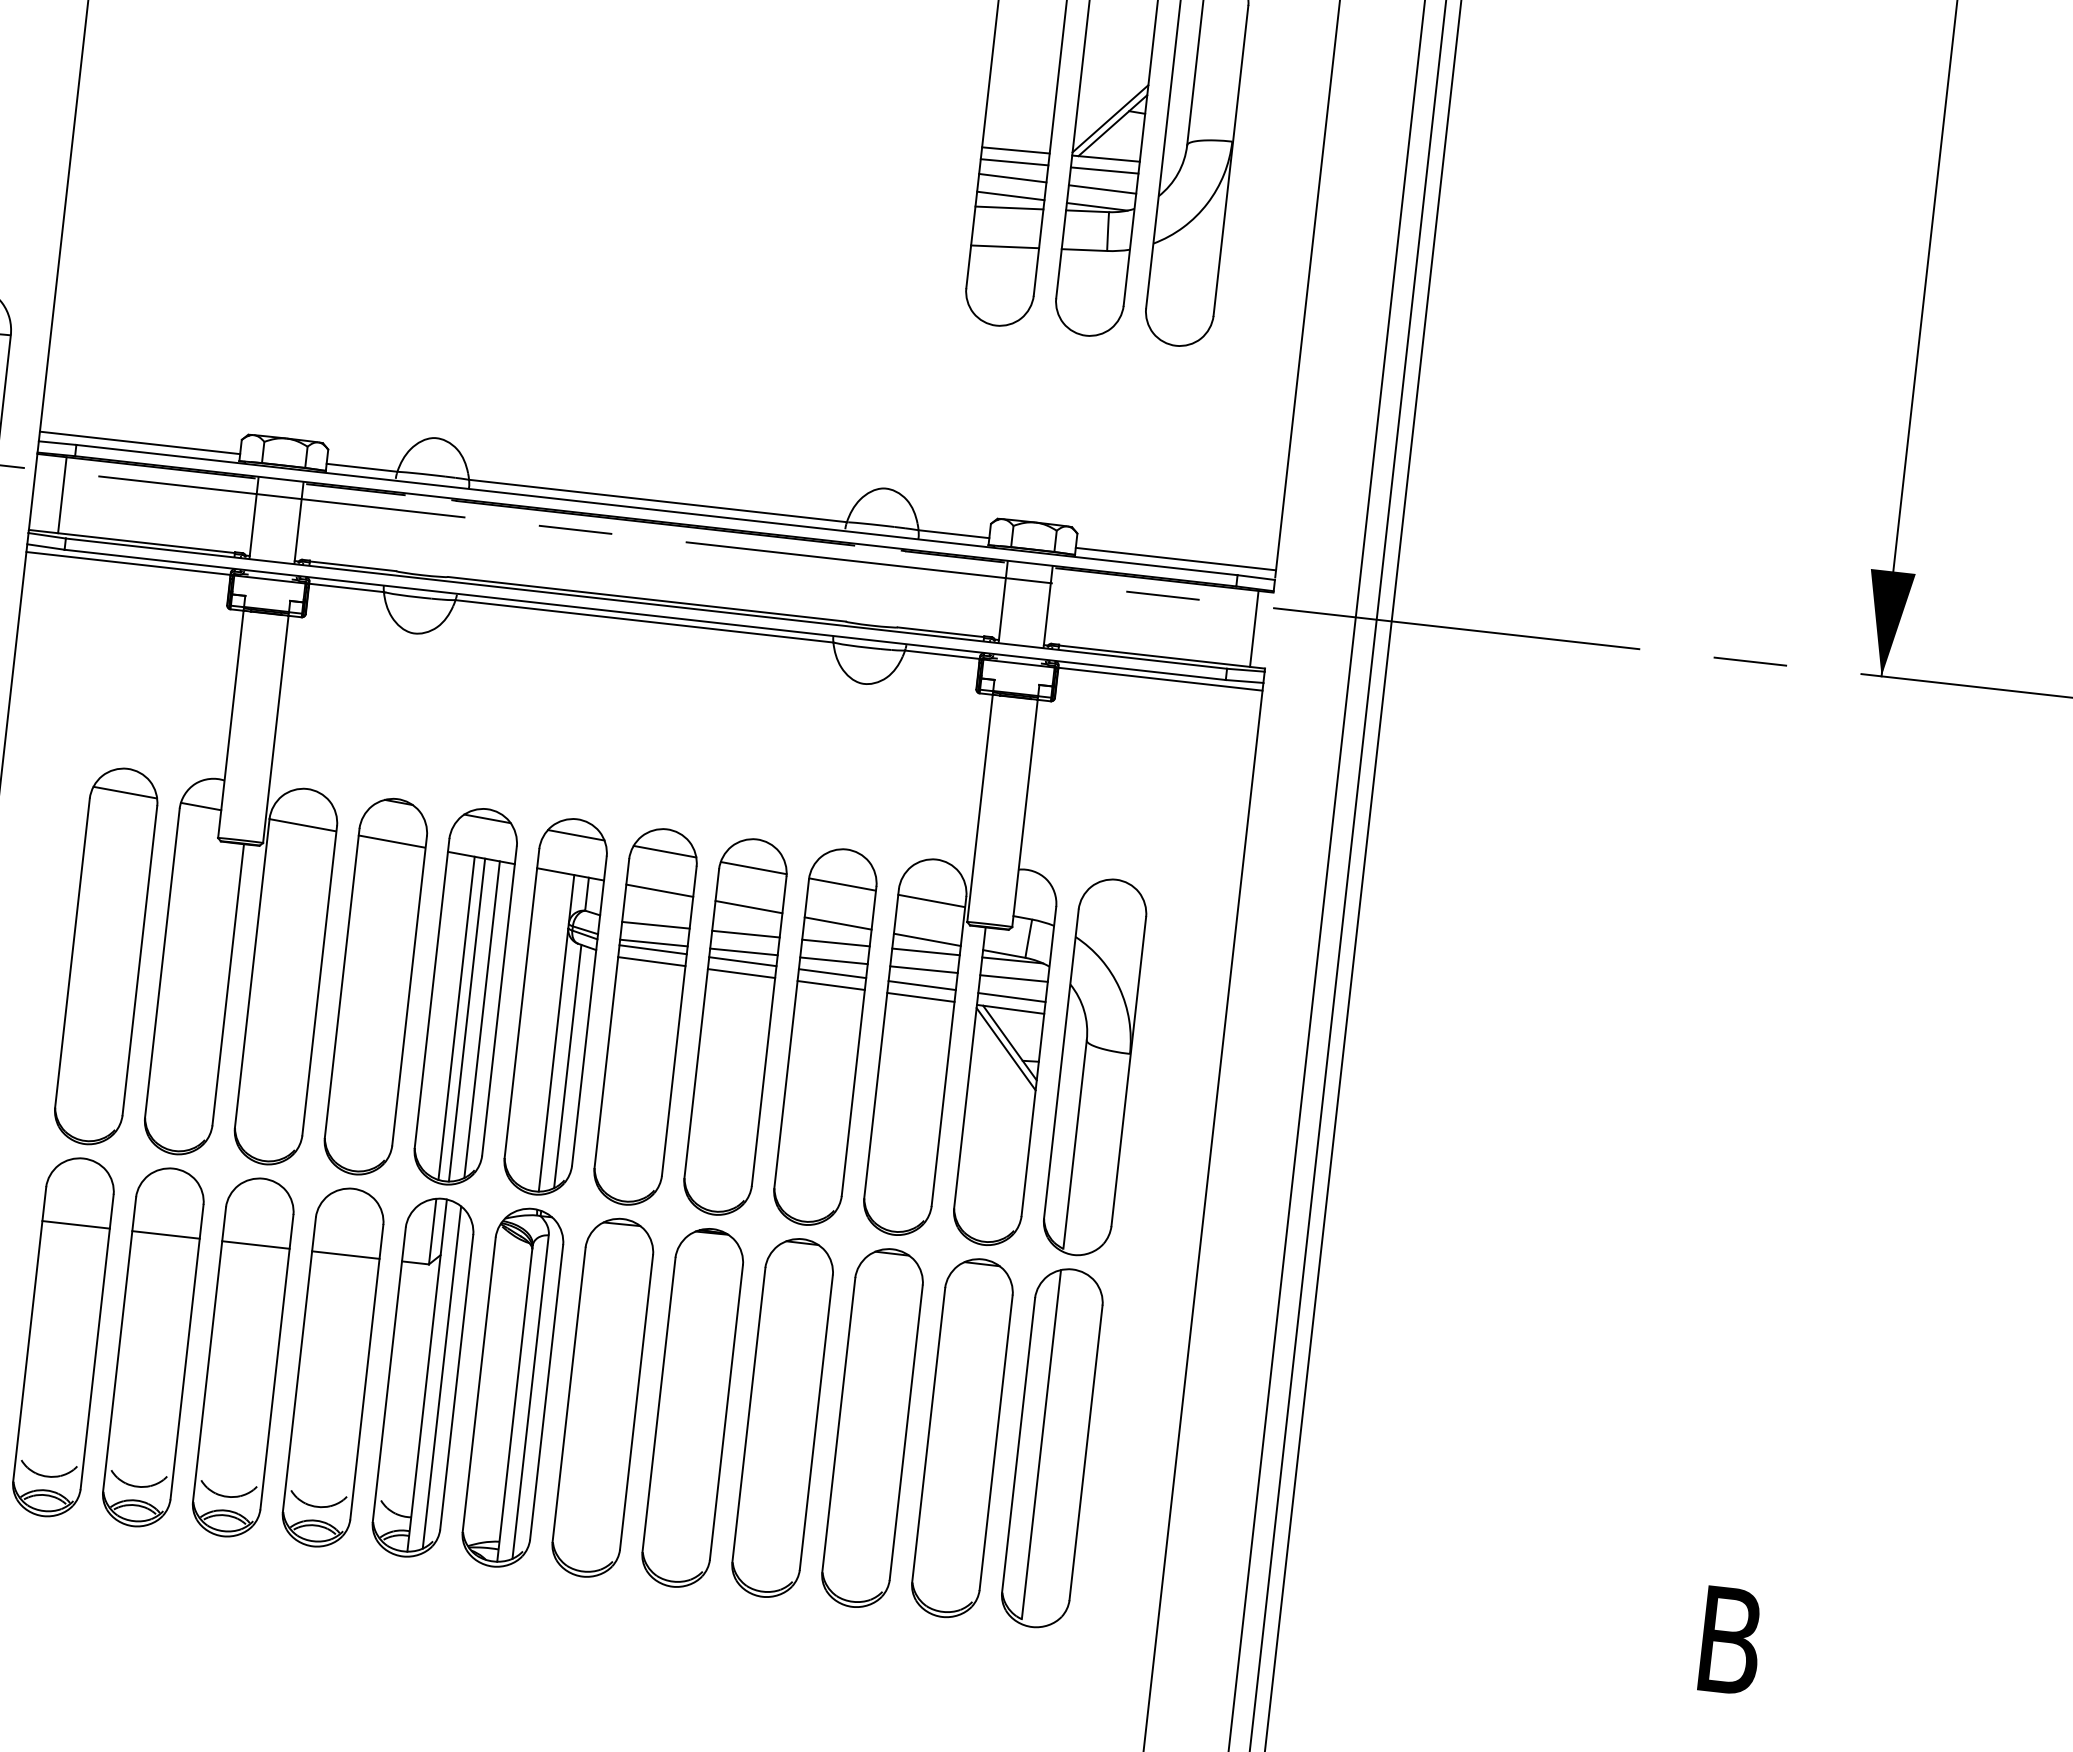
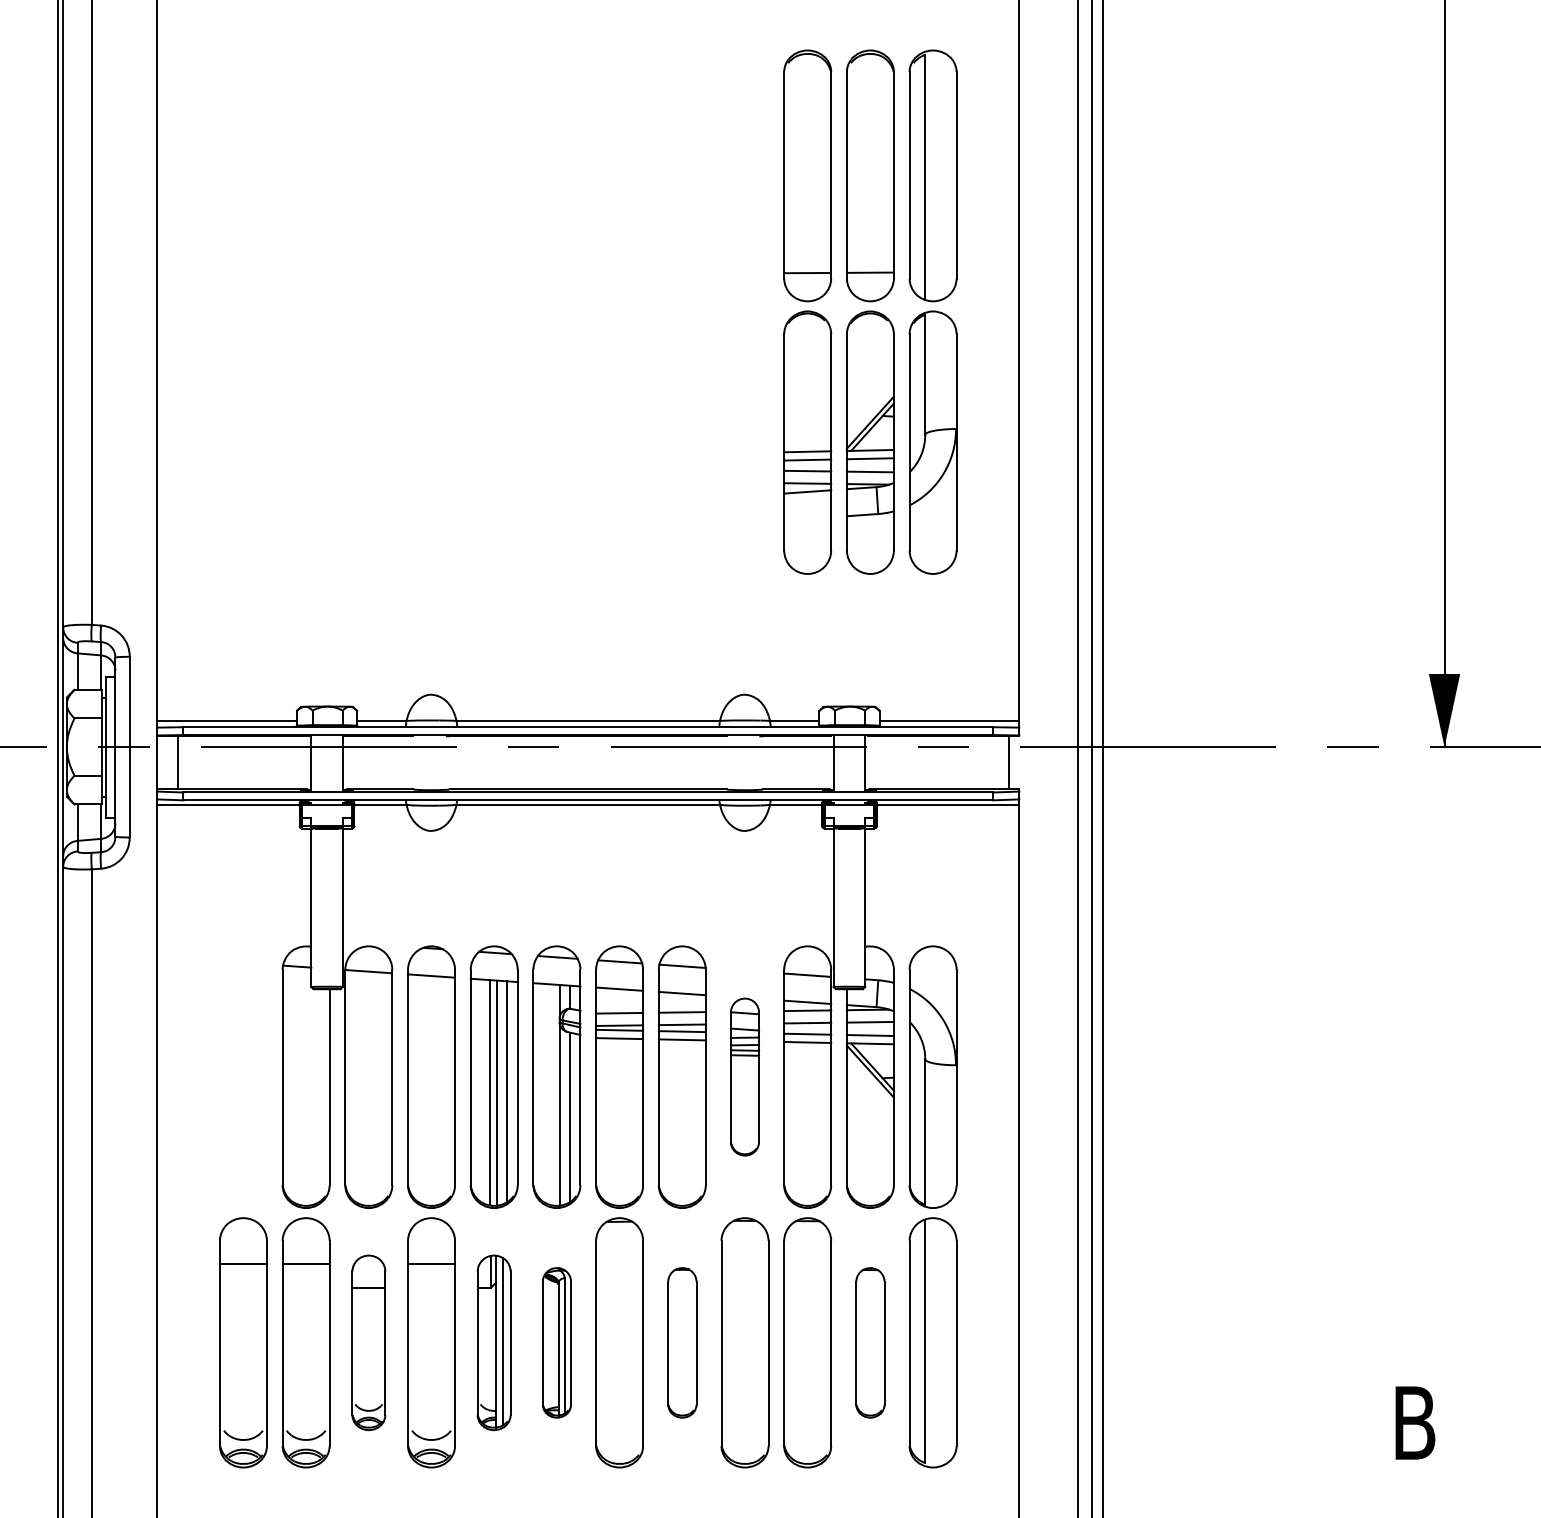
line: (1004, 246) -> (807, 518), removed
part: (106, 955) -> (243, 1076), removed
part: (824, 1036) -> (744, 1076), size x0.6
part: (242, 1356) -> (368, 1342), size x0.7
part: (422, 1377) -> (493, 1342), size x0.7
part: (512, 1387) -> (556, 1342), size x0.6
part: (693, 1407) -> (682, 1342), size x0.6
part: (962, 1437) -> (870, 1342), size x0.6

